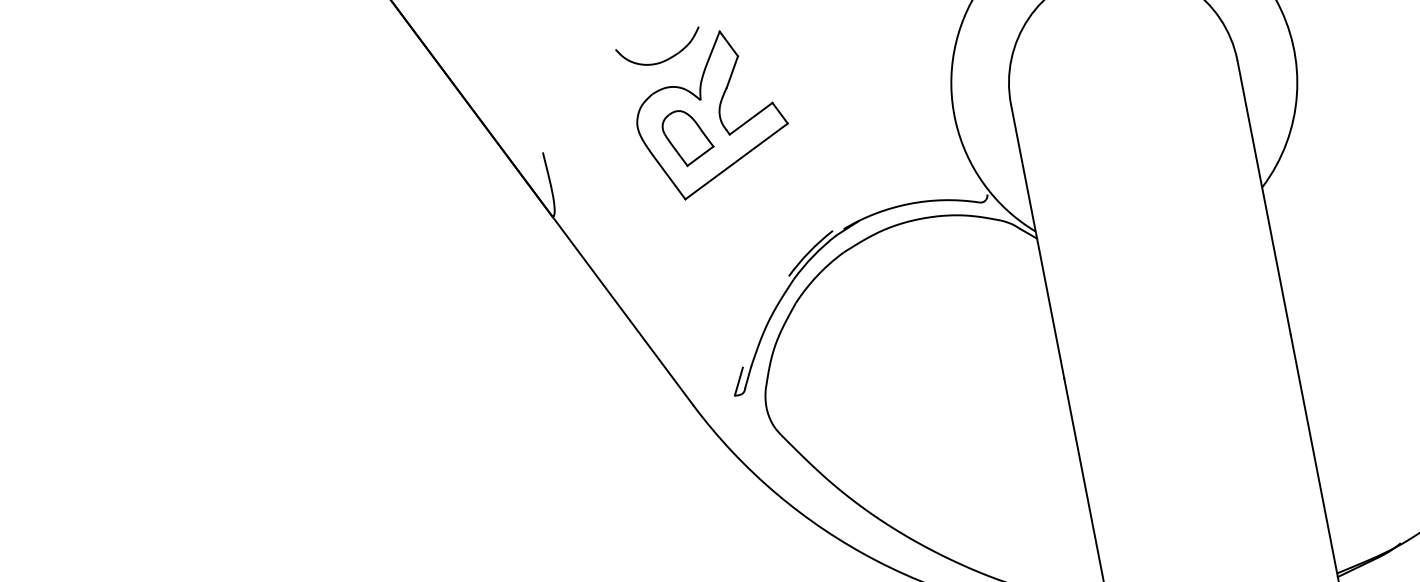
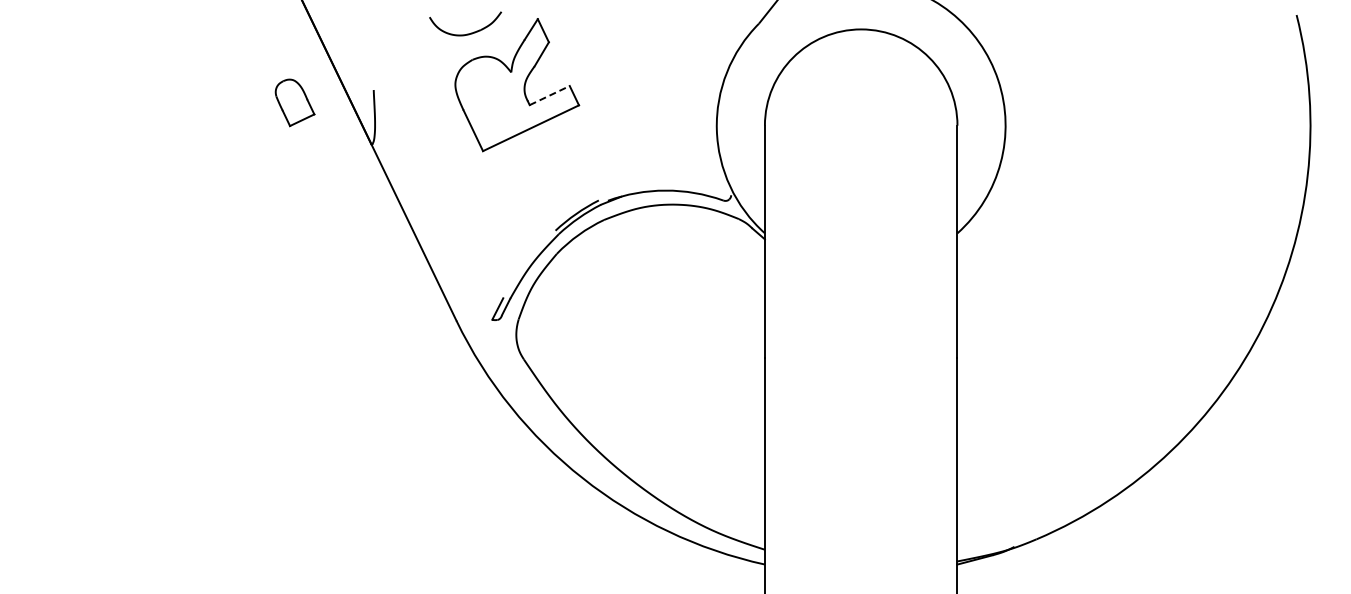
part: (663, 59) -> (467, 33), moved
line: (752, 118) -> (550, 95), solid -> dashed
part: (687, 137) -> (294, 102), moved

